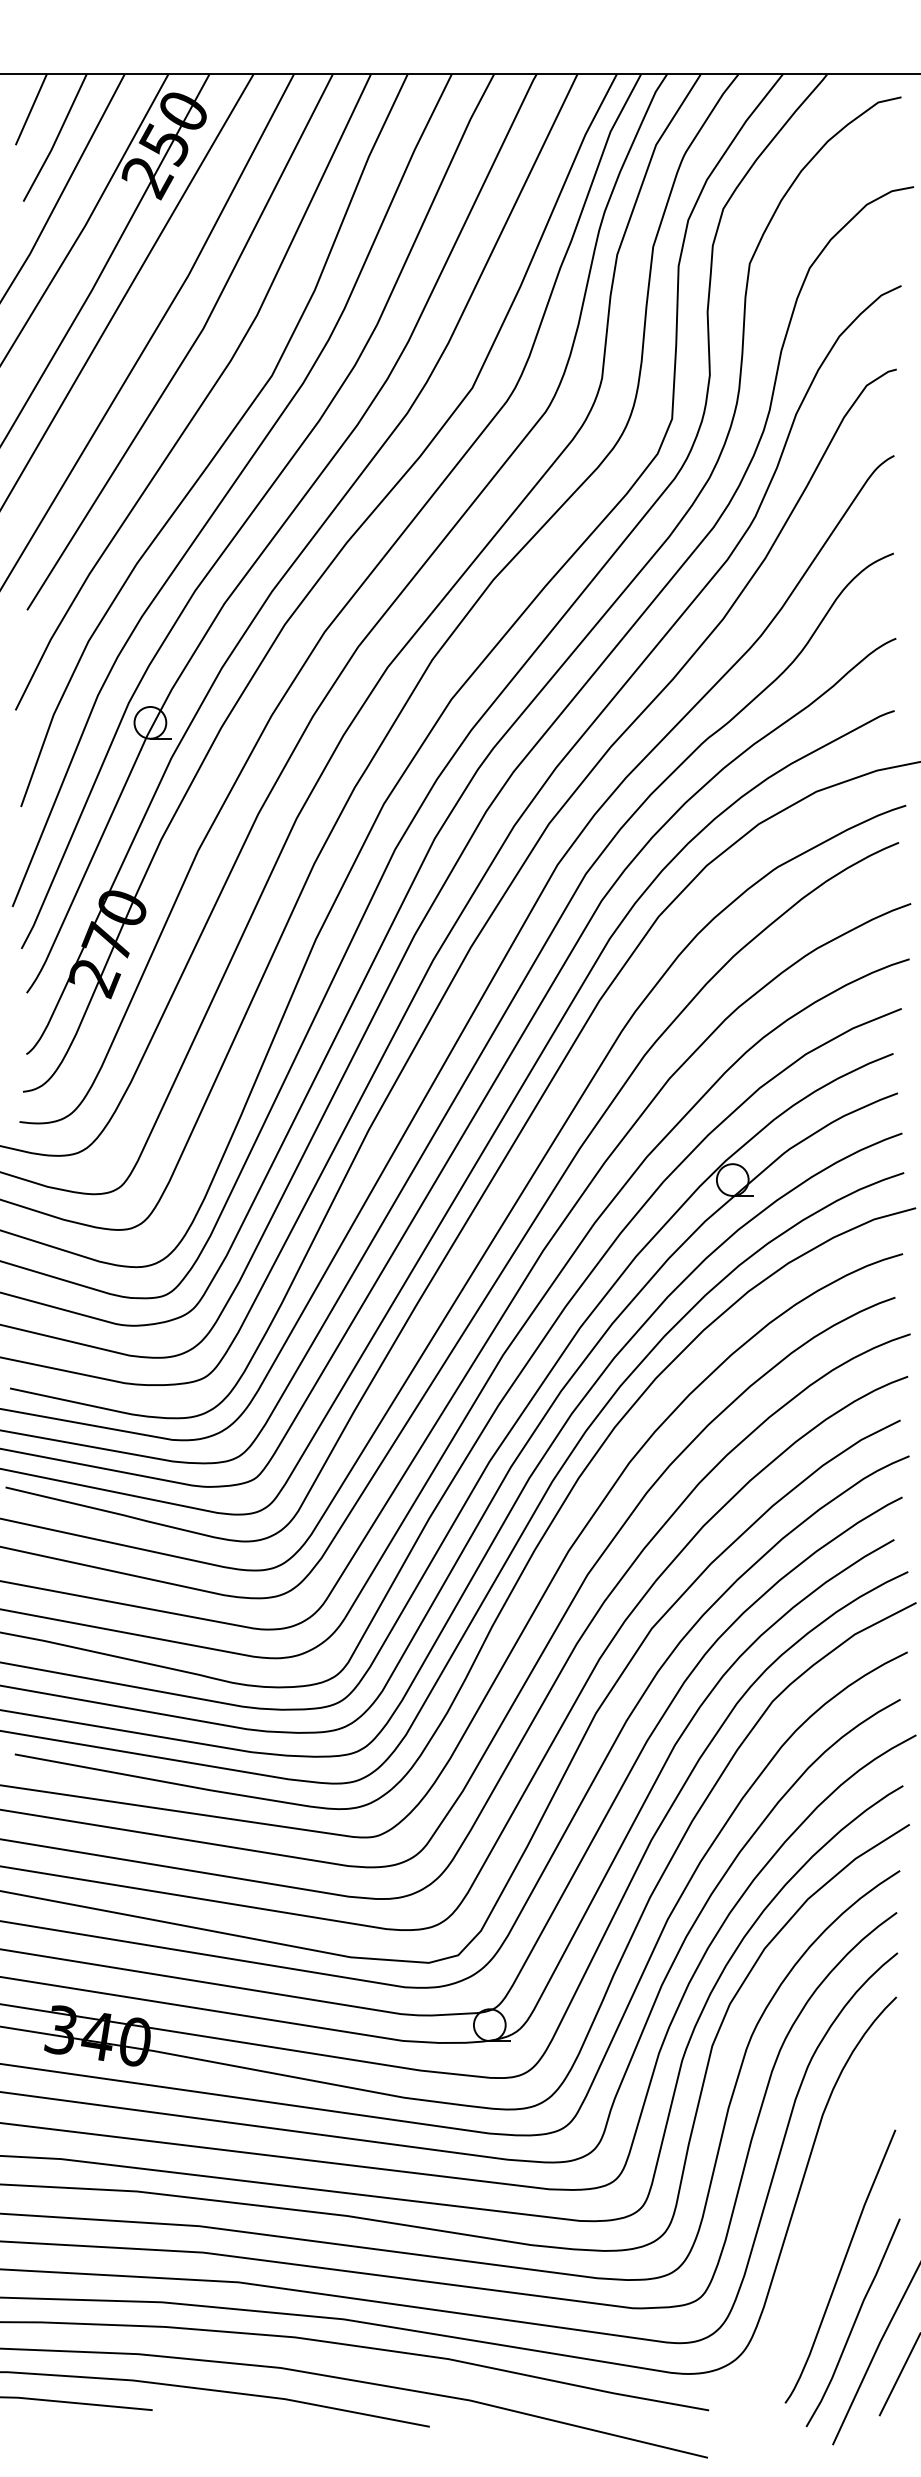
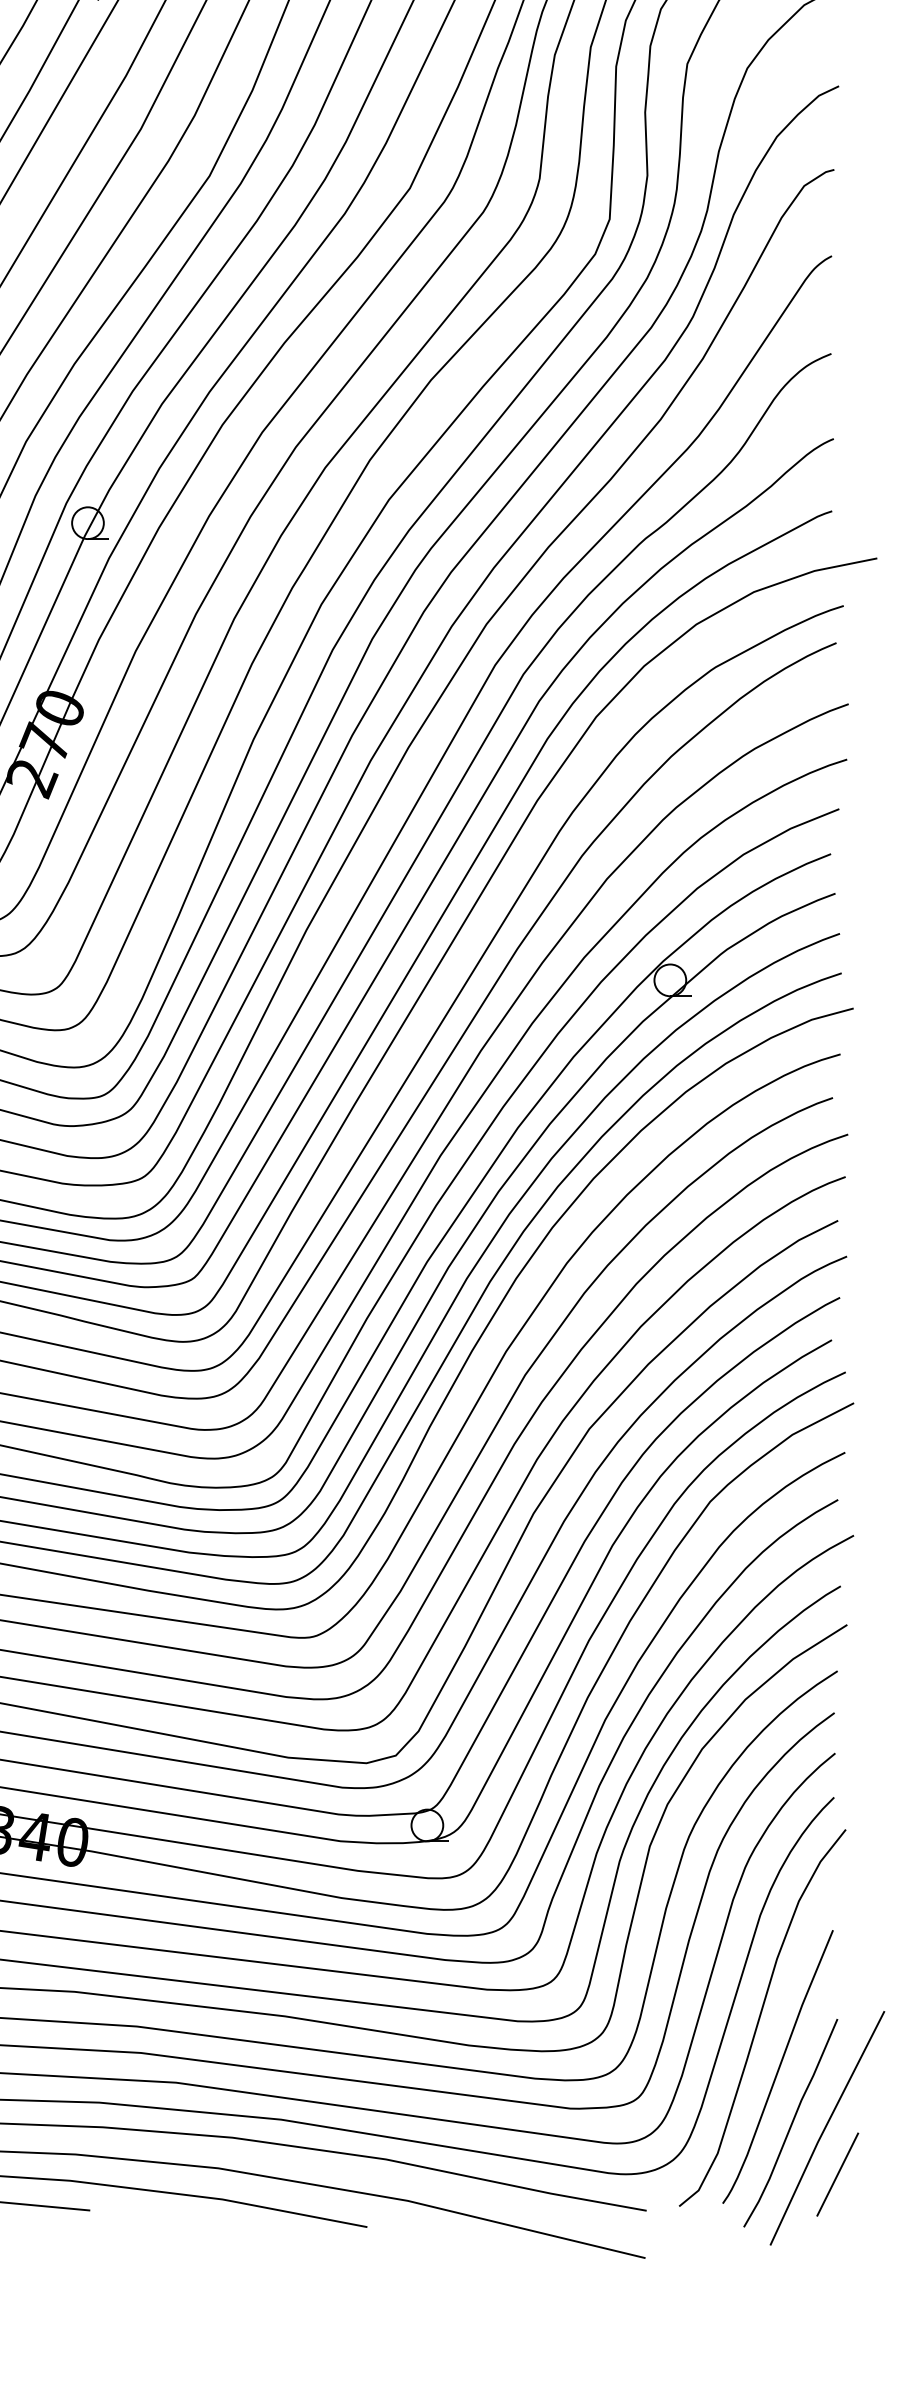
curve: (823, 2216) -> (761, 2016), added

